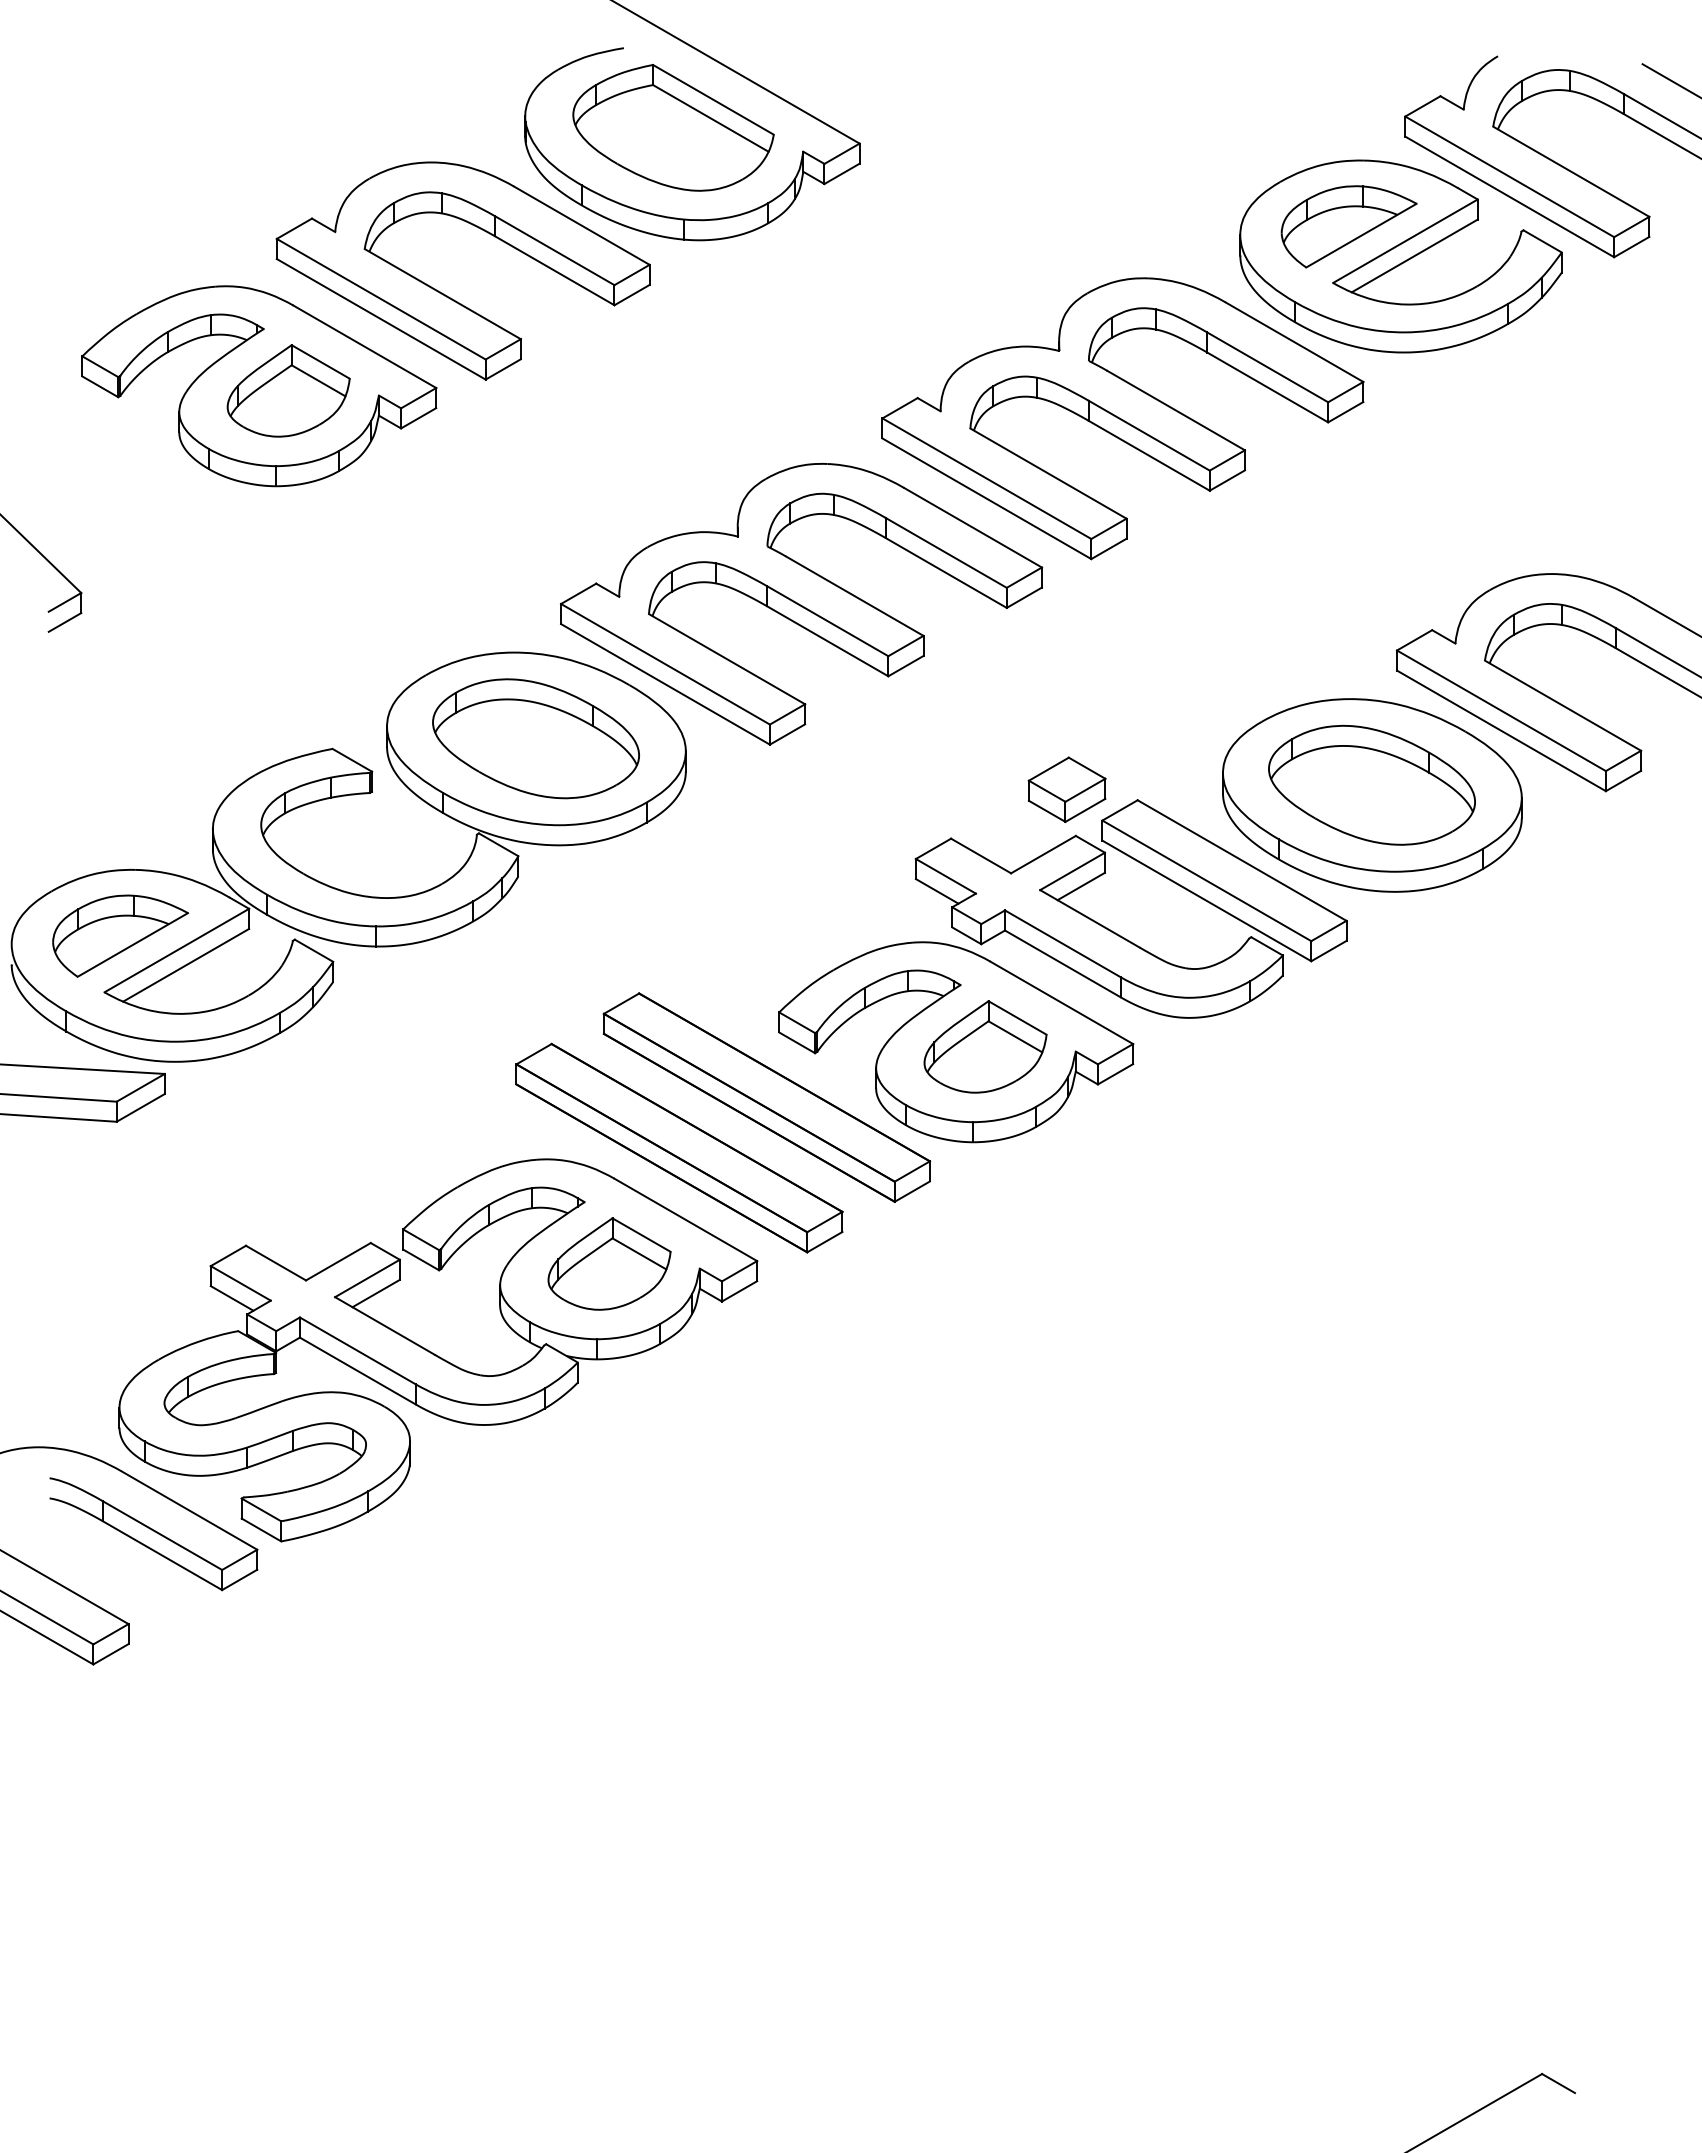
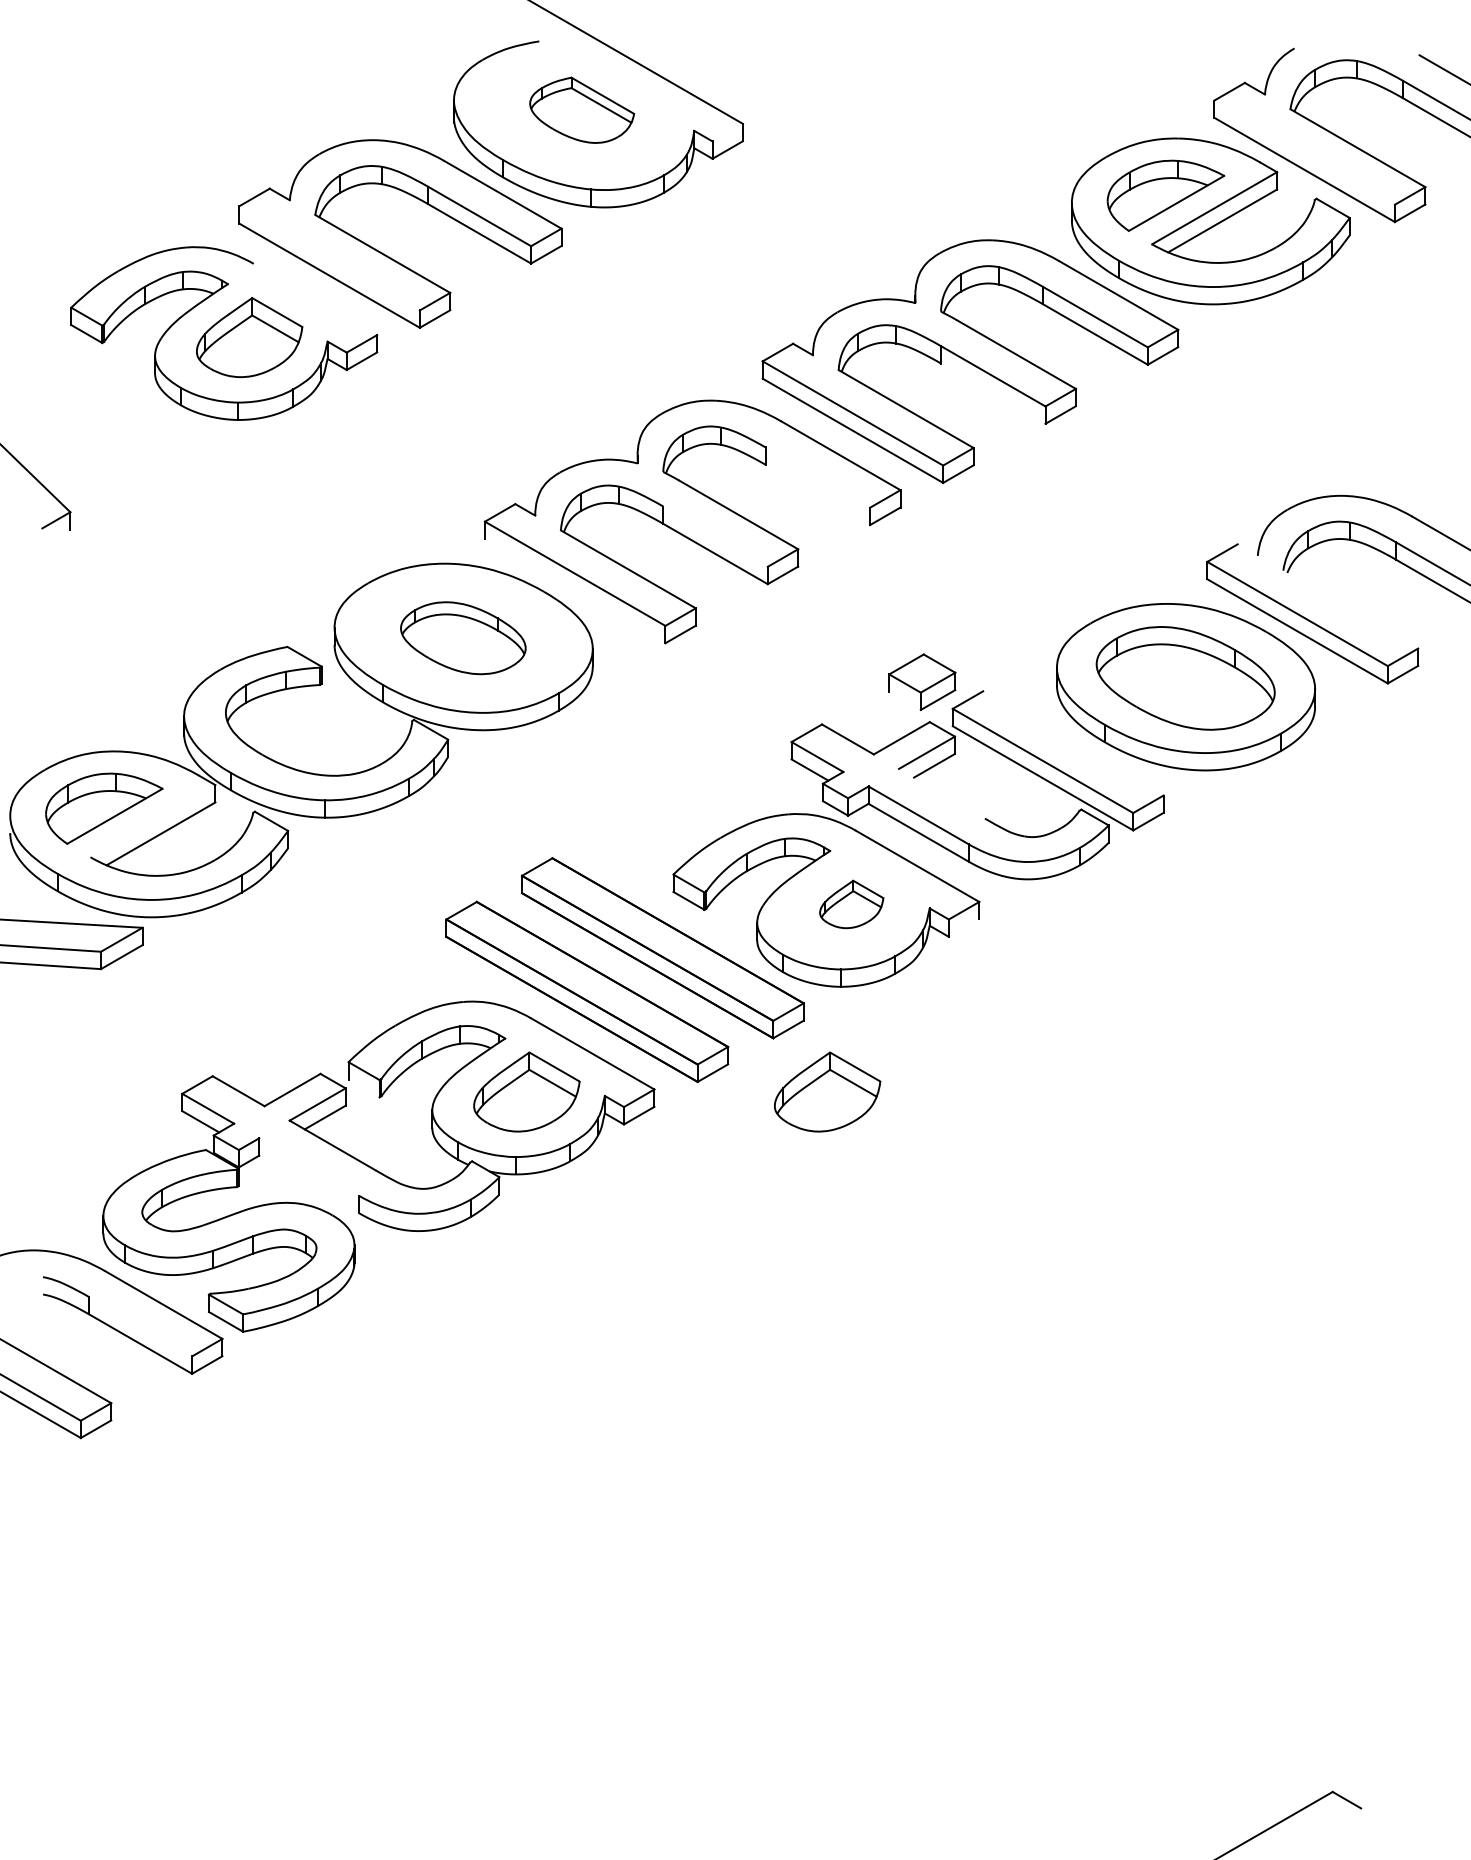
part: (673, 127) -> (582, 109), size x0.6
line: (841, 153) -> (727, 132), removed
line: (1509, 176) -> (1304, 152), removed
line: (380, 298) -> (328, 257), removed
line: (364, 346) -> (315, 299), removed
line: (1148, 455) -> (992, 393), removed
line: (945, 552) -> (817, 477), removed
line: (945, 572) -> (817, 494), removed
line: (827, 621) -> (715, 536), removed
line: (64, 622) -> (55, 537), removed
line: (1443, 636) -> (1247, 549), removed
line: (665, 684) -> (575, 591), removed
line: (1562, 705) -> (1350, 609), removed
part: (535, 738) -> (462, 637), size x0.7
line: (1046, 810) -> (904, 700), removed
line: (1241, 860) -> (1072, 743), removed
line: (1089, 918) -> (941, 793), removed
line: (176, 950) -> (152, 821), removed
part: (985, 1046) -> (851, 904), size x0.6
line: (1115, 1074) -> (964, 928), removed
line: (421, 1259) -> (364, 1088), removed
part: (957, 1263) -> (827, 1091), added
line: (357, 1350) -> (309, 1166), removed
line: (357, 1370) -> (309, 1184), removed
line: (162, 1535) -> (140, 1326), removed

